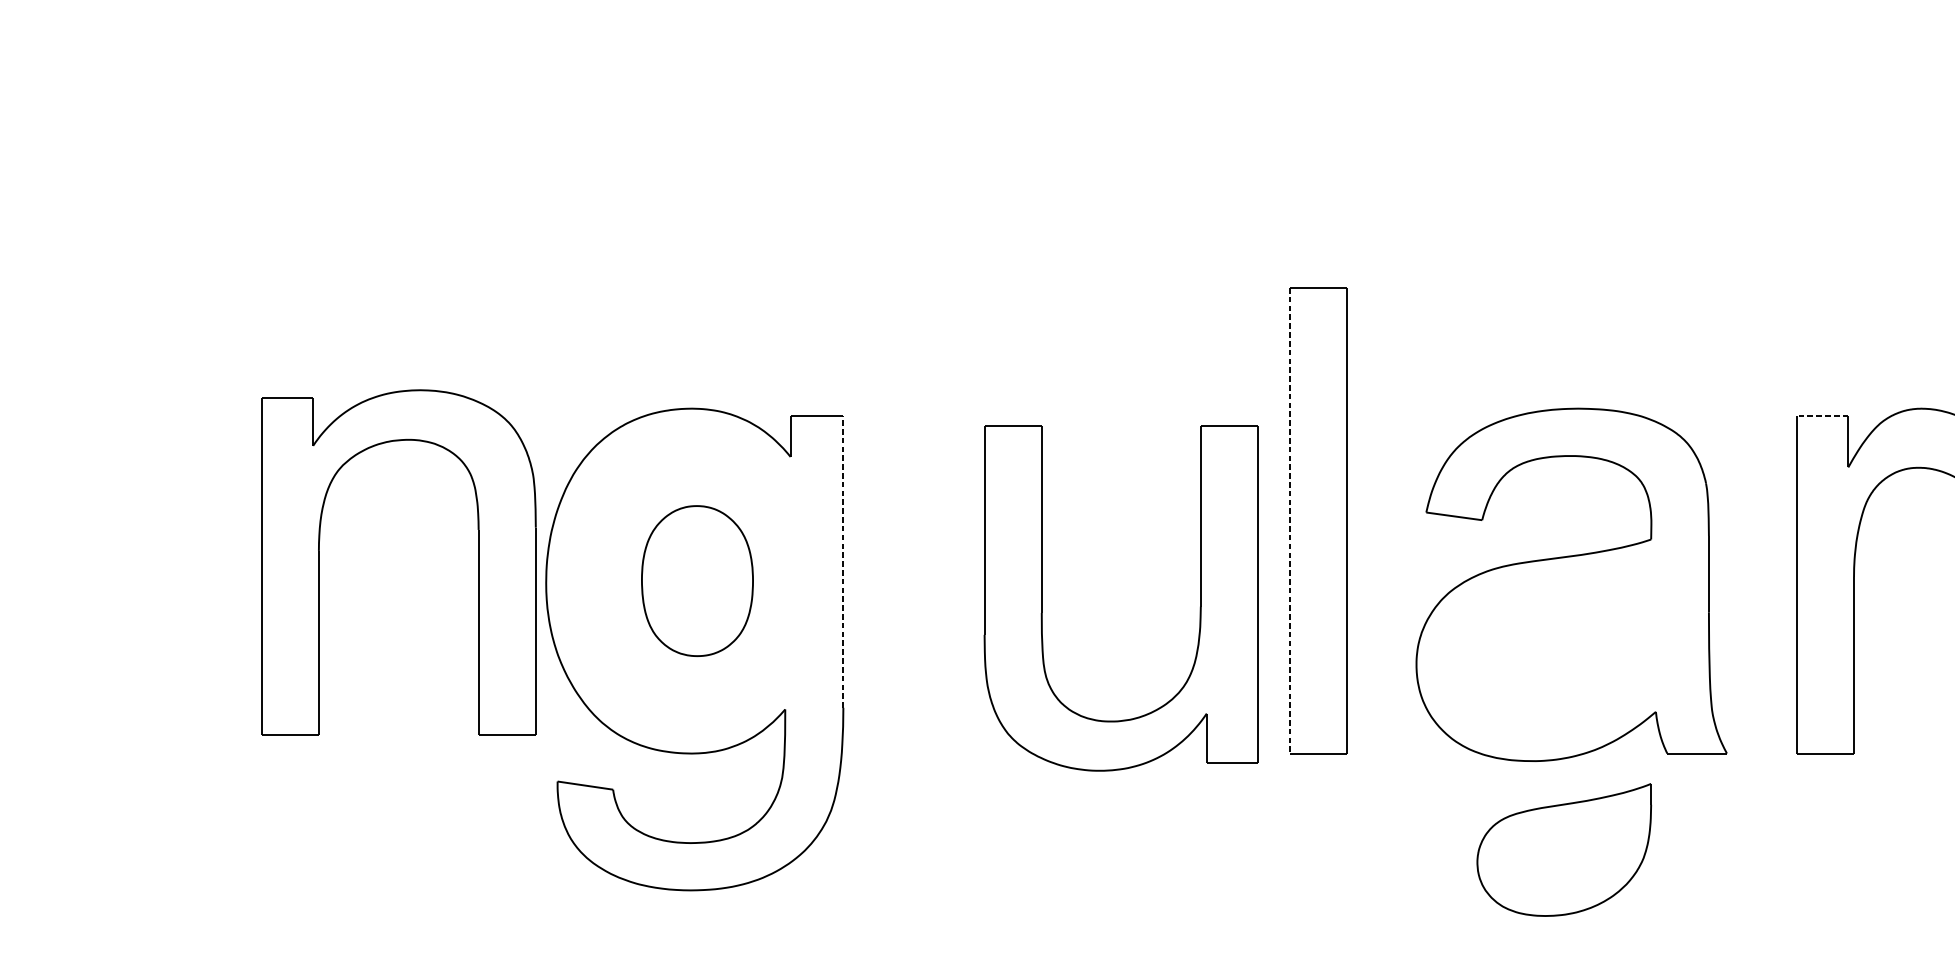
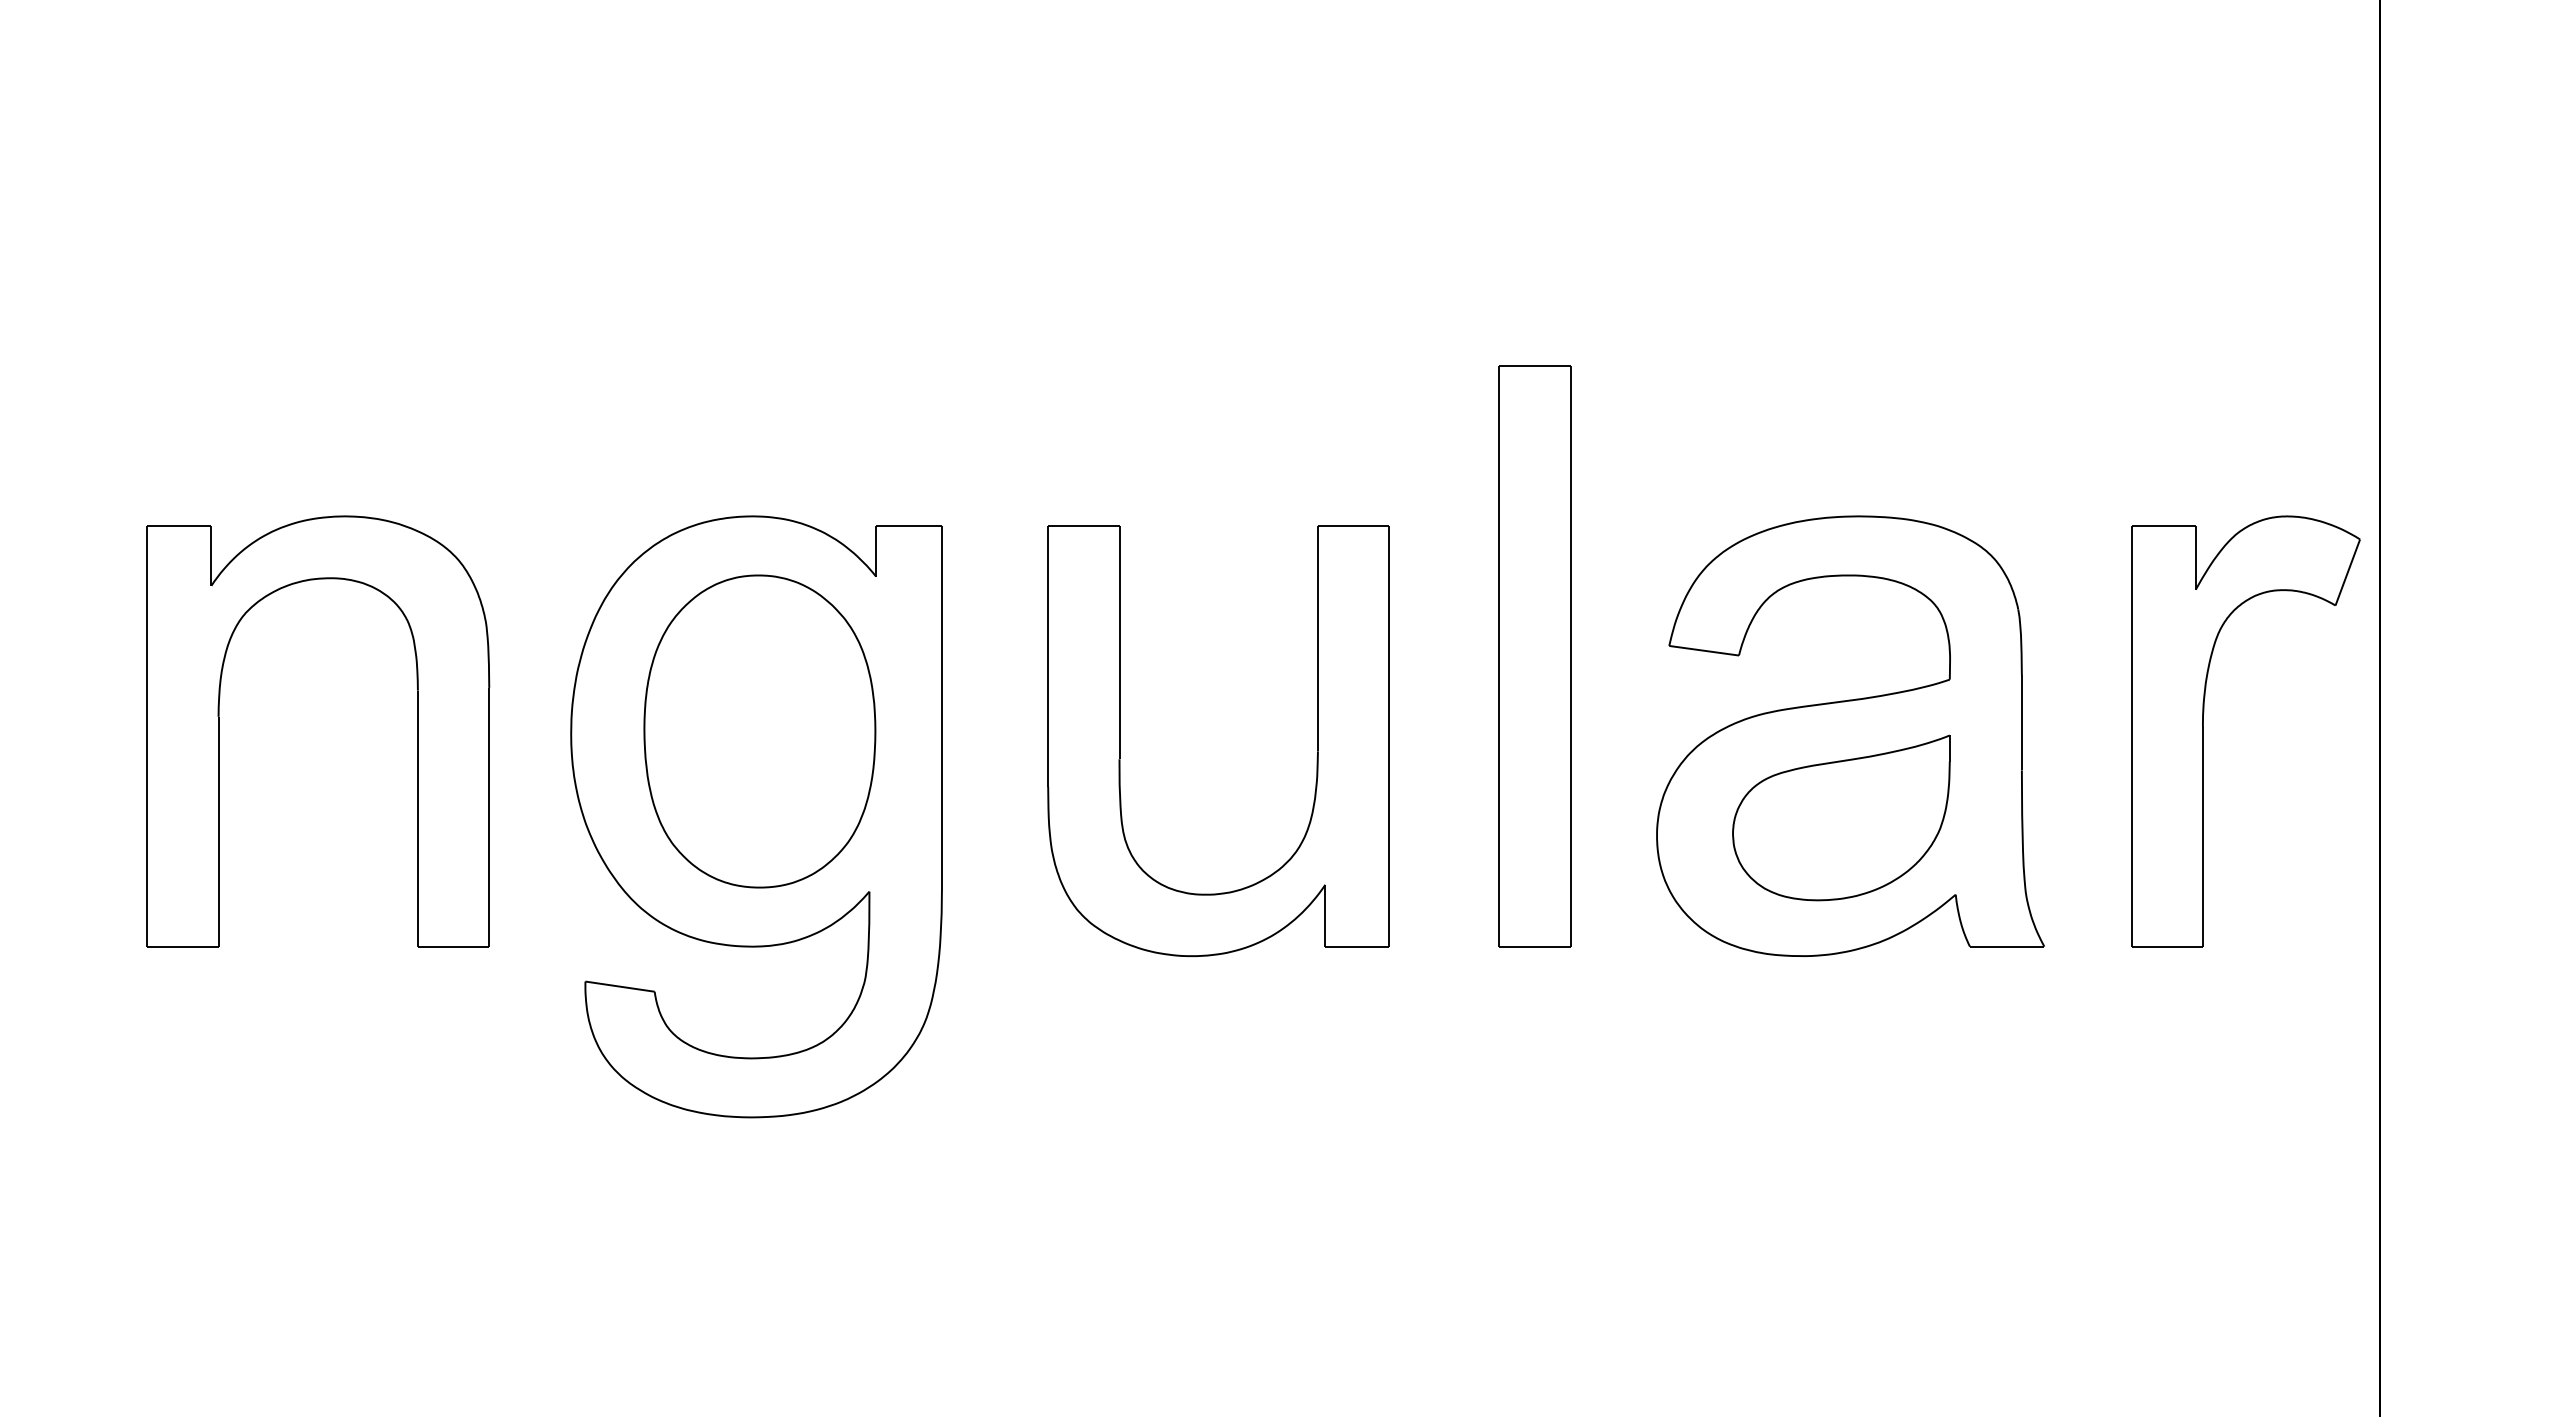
line: (1822, 415) -> (2163, 525), dashed -> solid
line: (1290, 520) -> (1499, 656), dashed -> solid
line: (843, 561) -> (941, 707), dashed -> solid
part: (319, 562) -> (219, 731), moved
part: (697, 581) -> (759, 731), size x1.67
part: (1042, 597) -> (1120, 740), moved
part: (1564, 849) -> (1841, 817), moved

